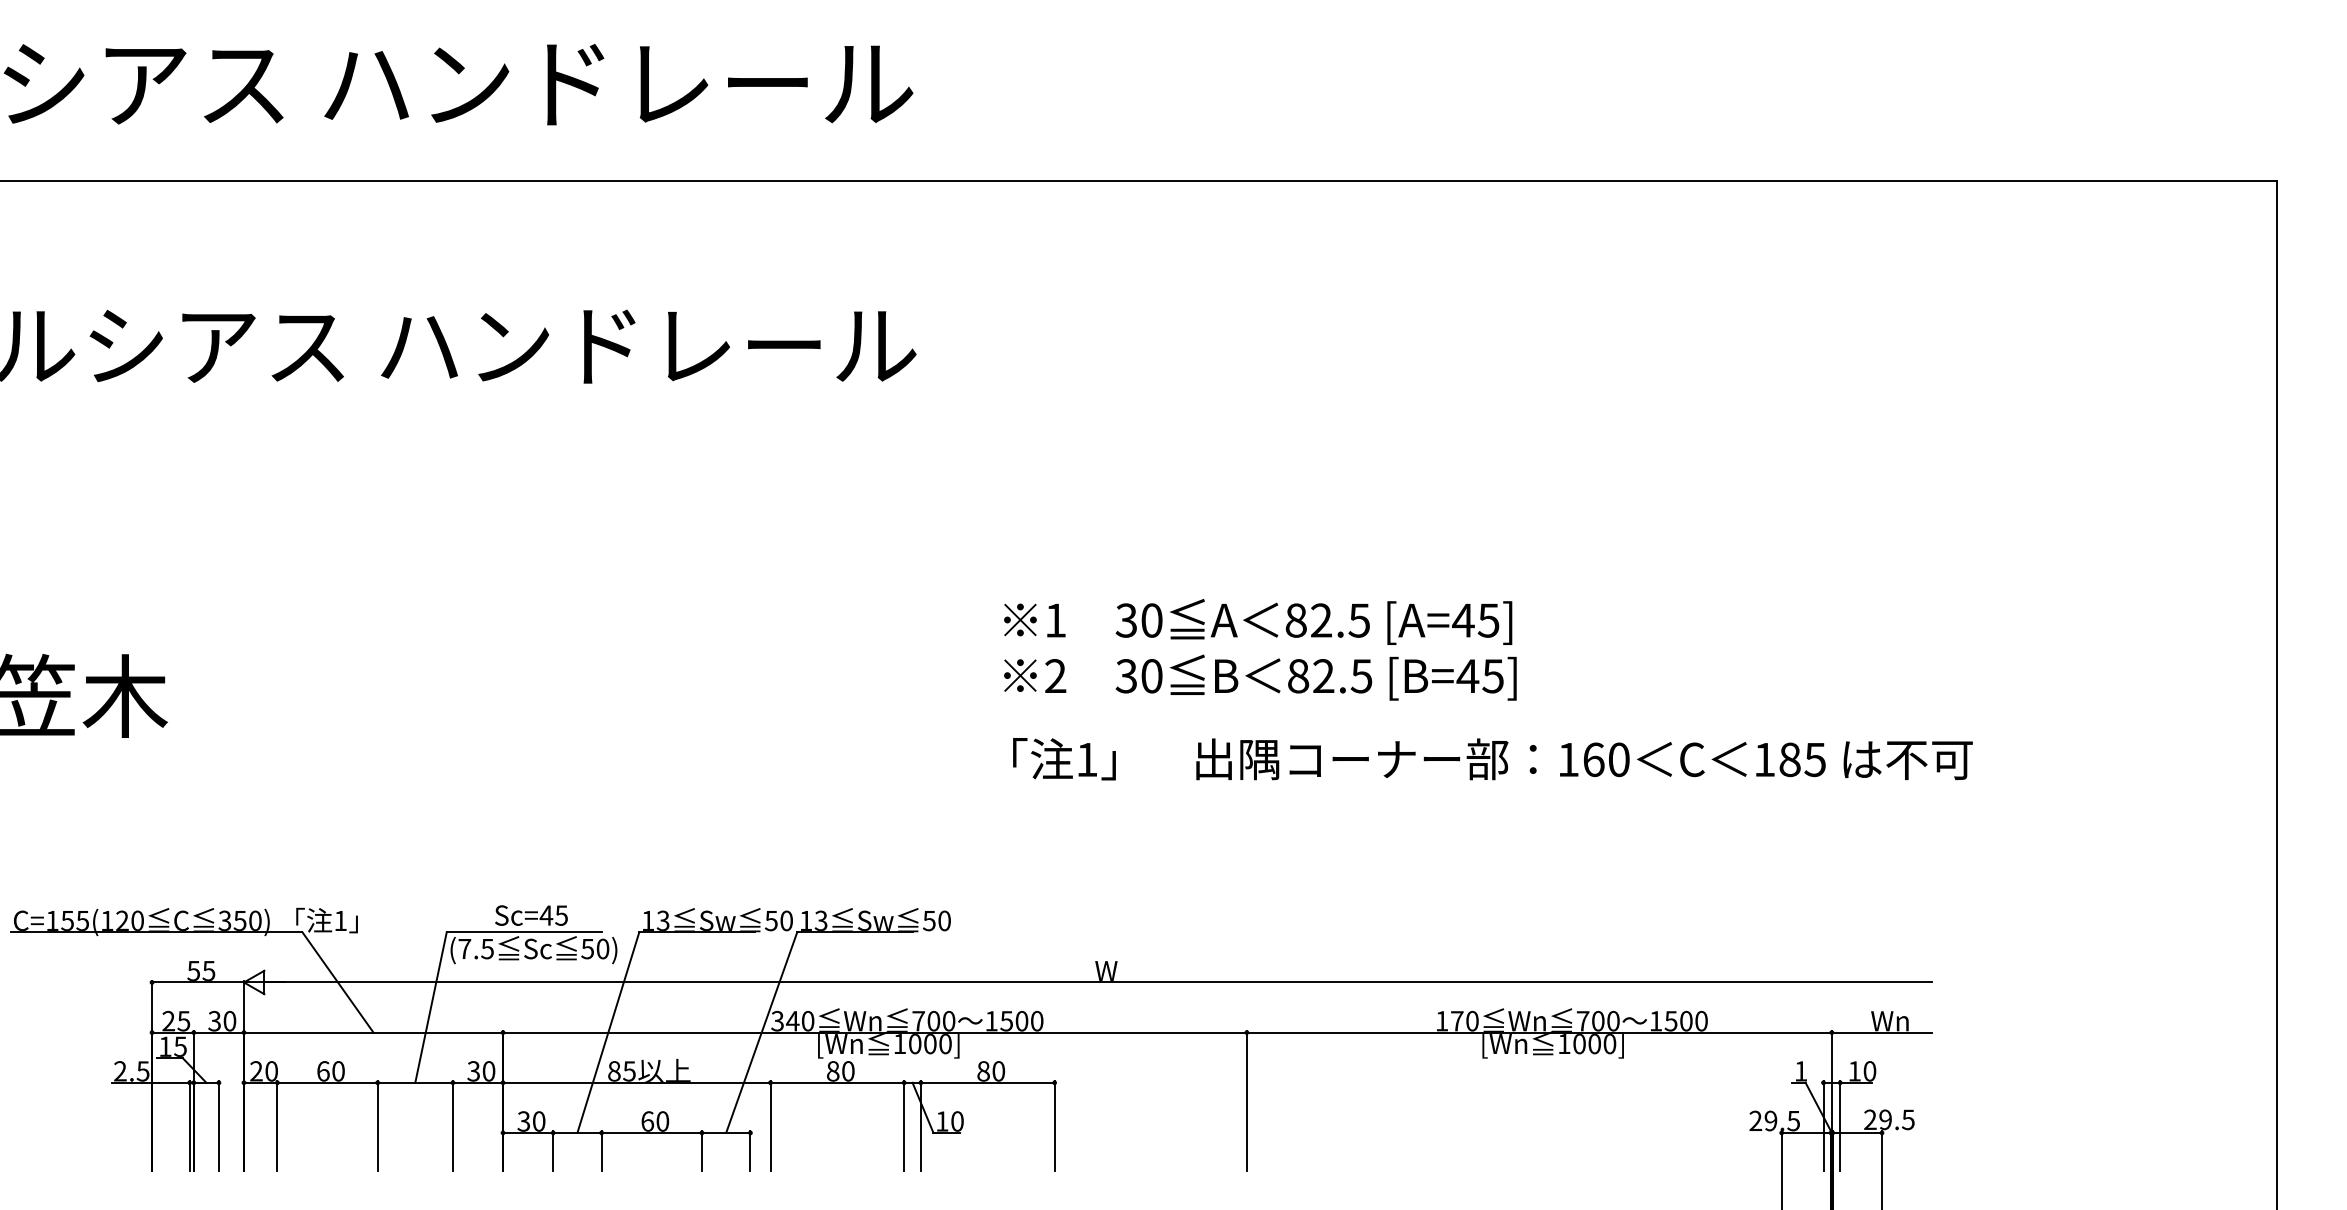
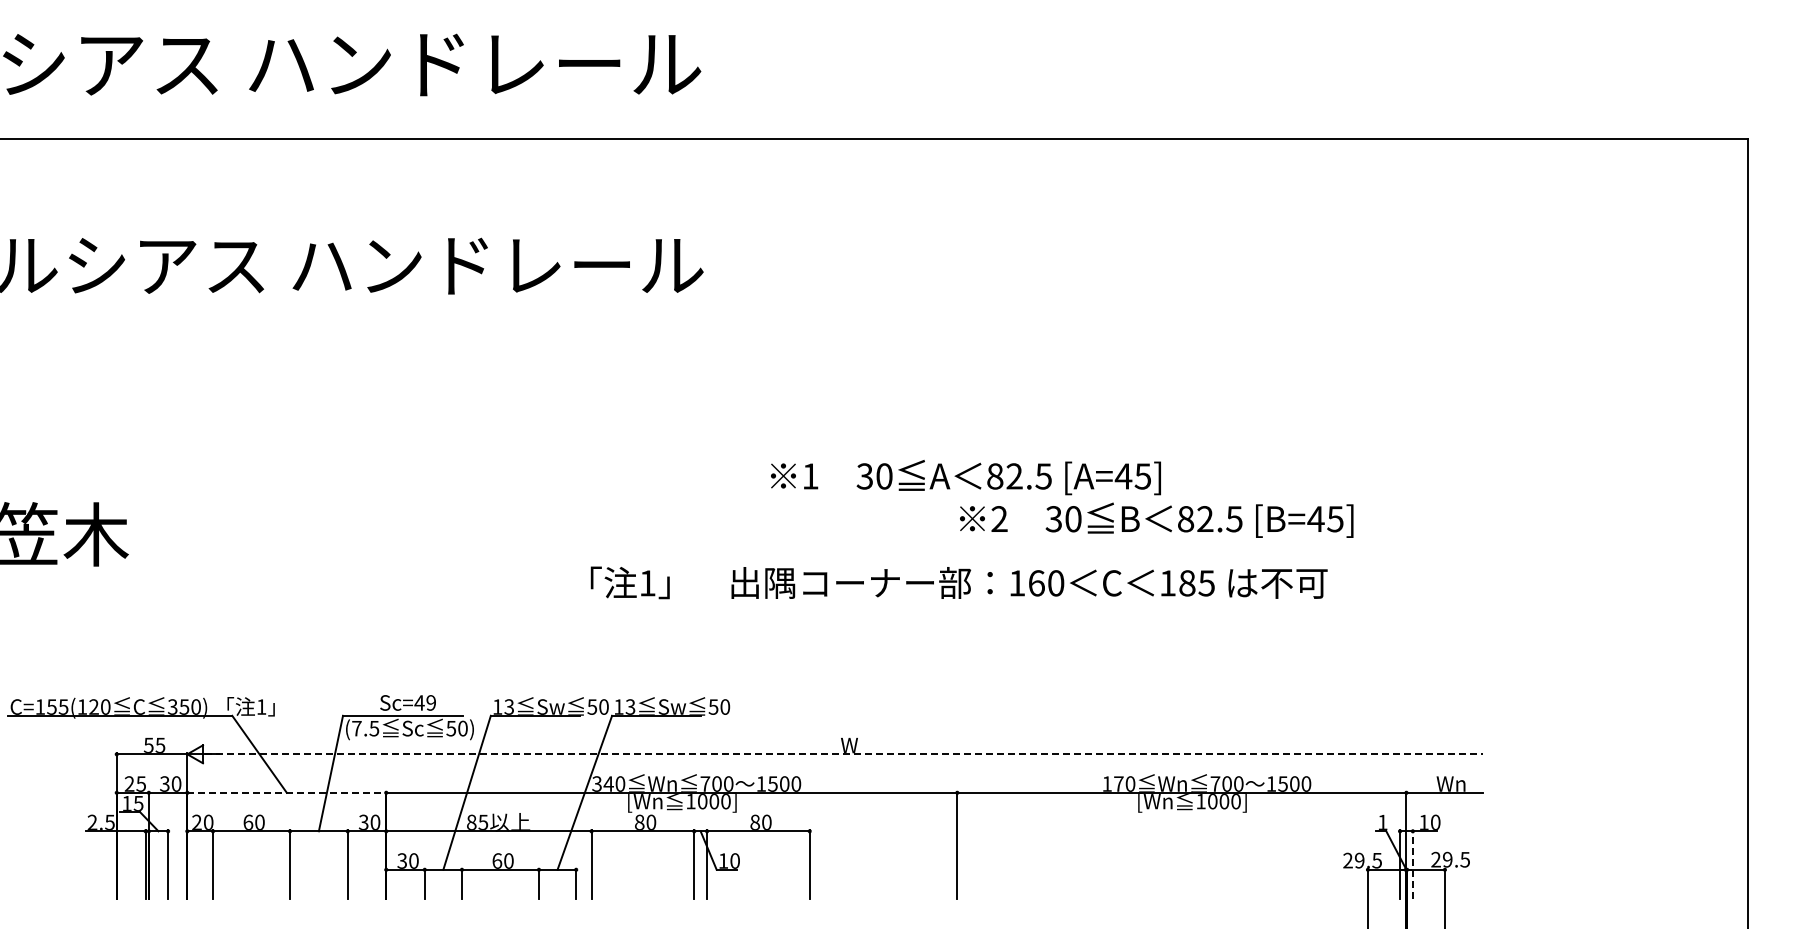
text: (1260, 676) -> (1156, 519), moved
text: (1491, 758) -> (958, 582), moved
text: (560, 914) -> (430, 702), Sc=45 -> Sc=49
line: (1099, 982) -> (844, 754), solid -> dashed
line: (374, 1032) -> (287, 792), solid -> dashed
line: (1839, 1126) -> (1412, 864), solid -> dashed

